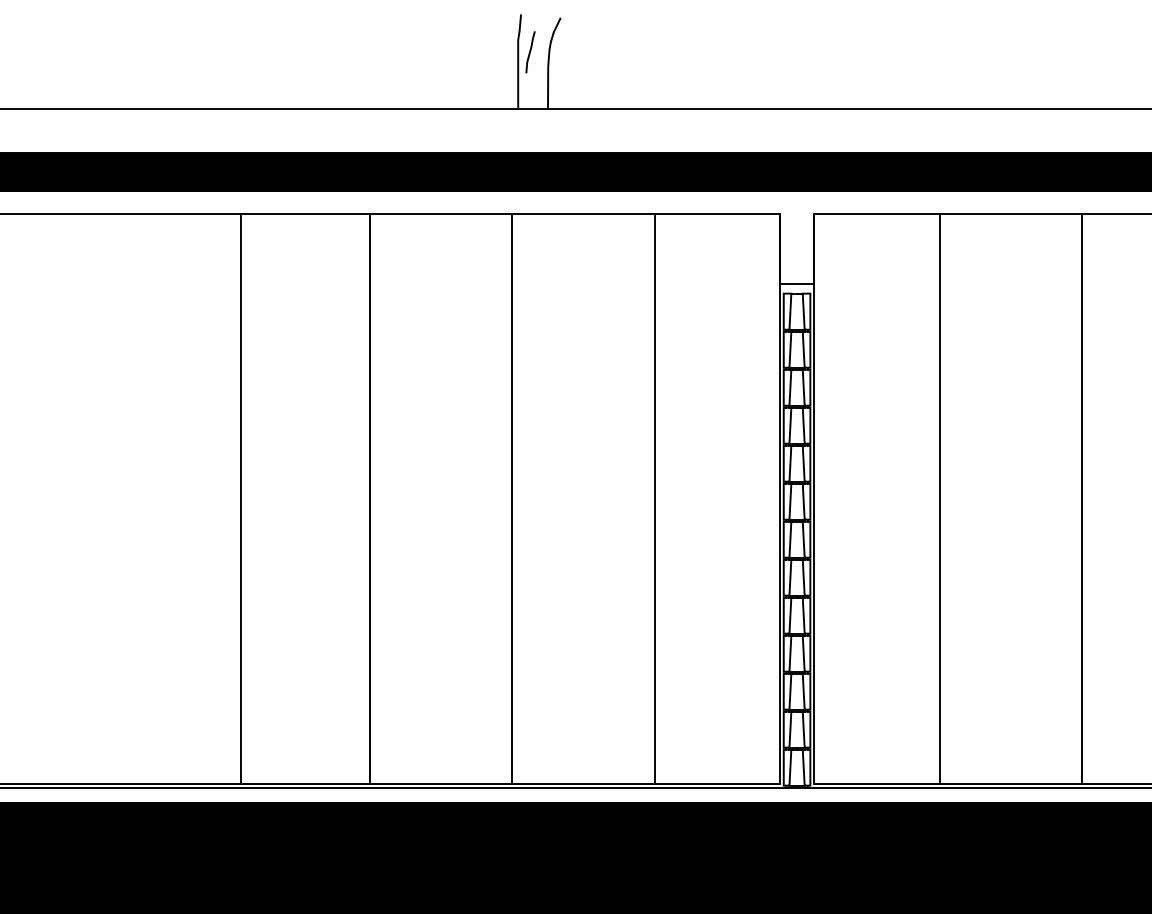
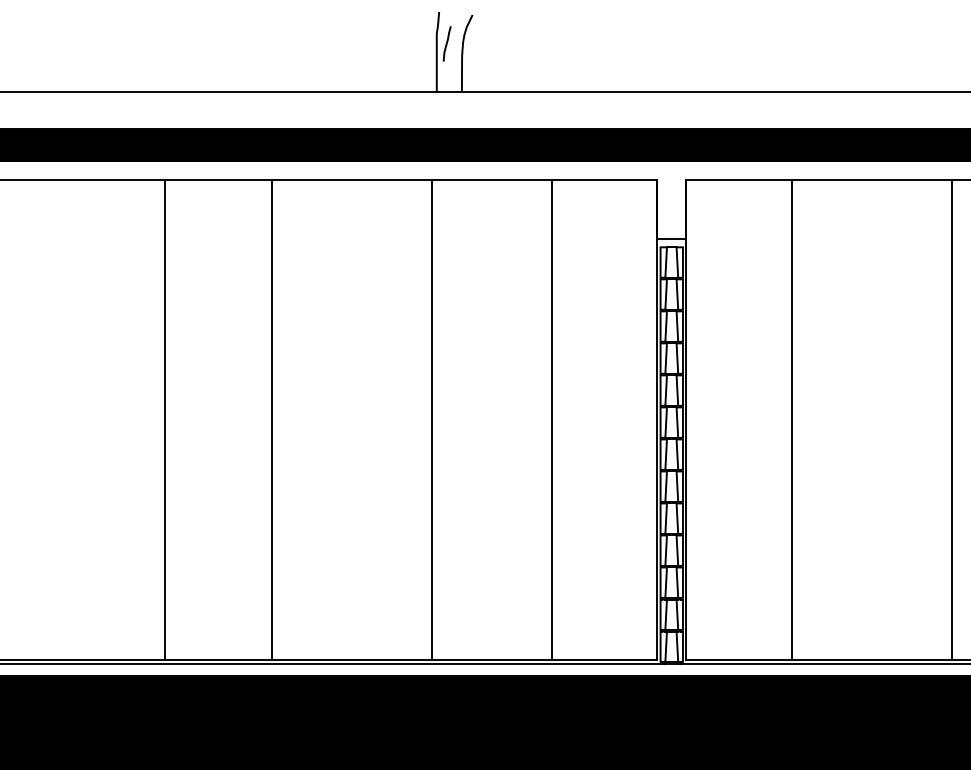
line: (241, 499) -> (164, 420), moved
line: (369, 499) -> (271, 420), moved
line: (1081, 499) -> (951, 420), moved

